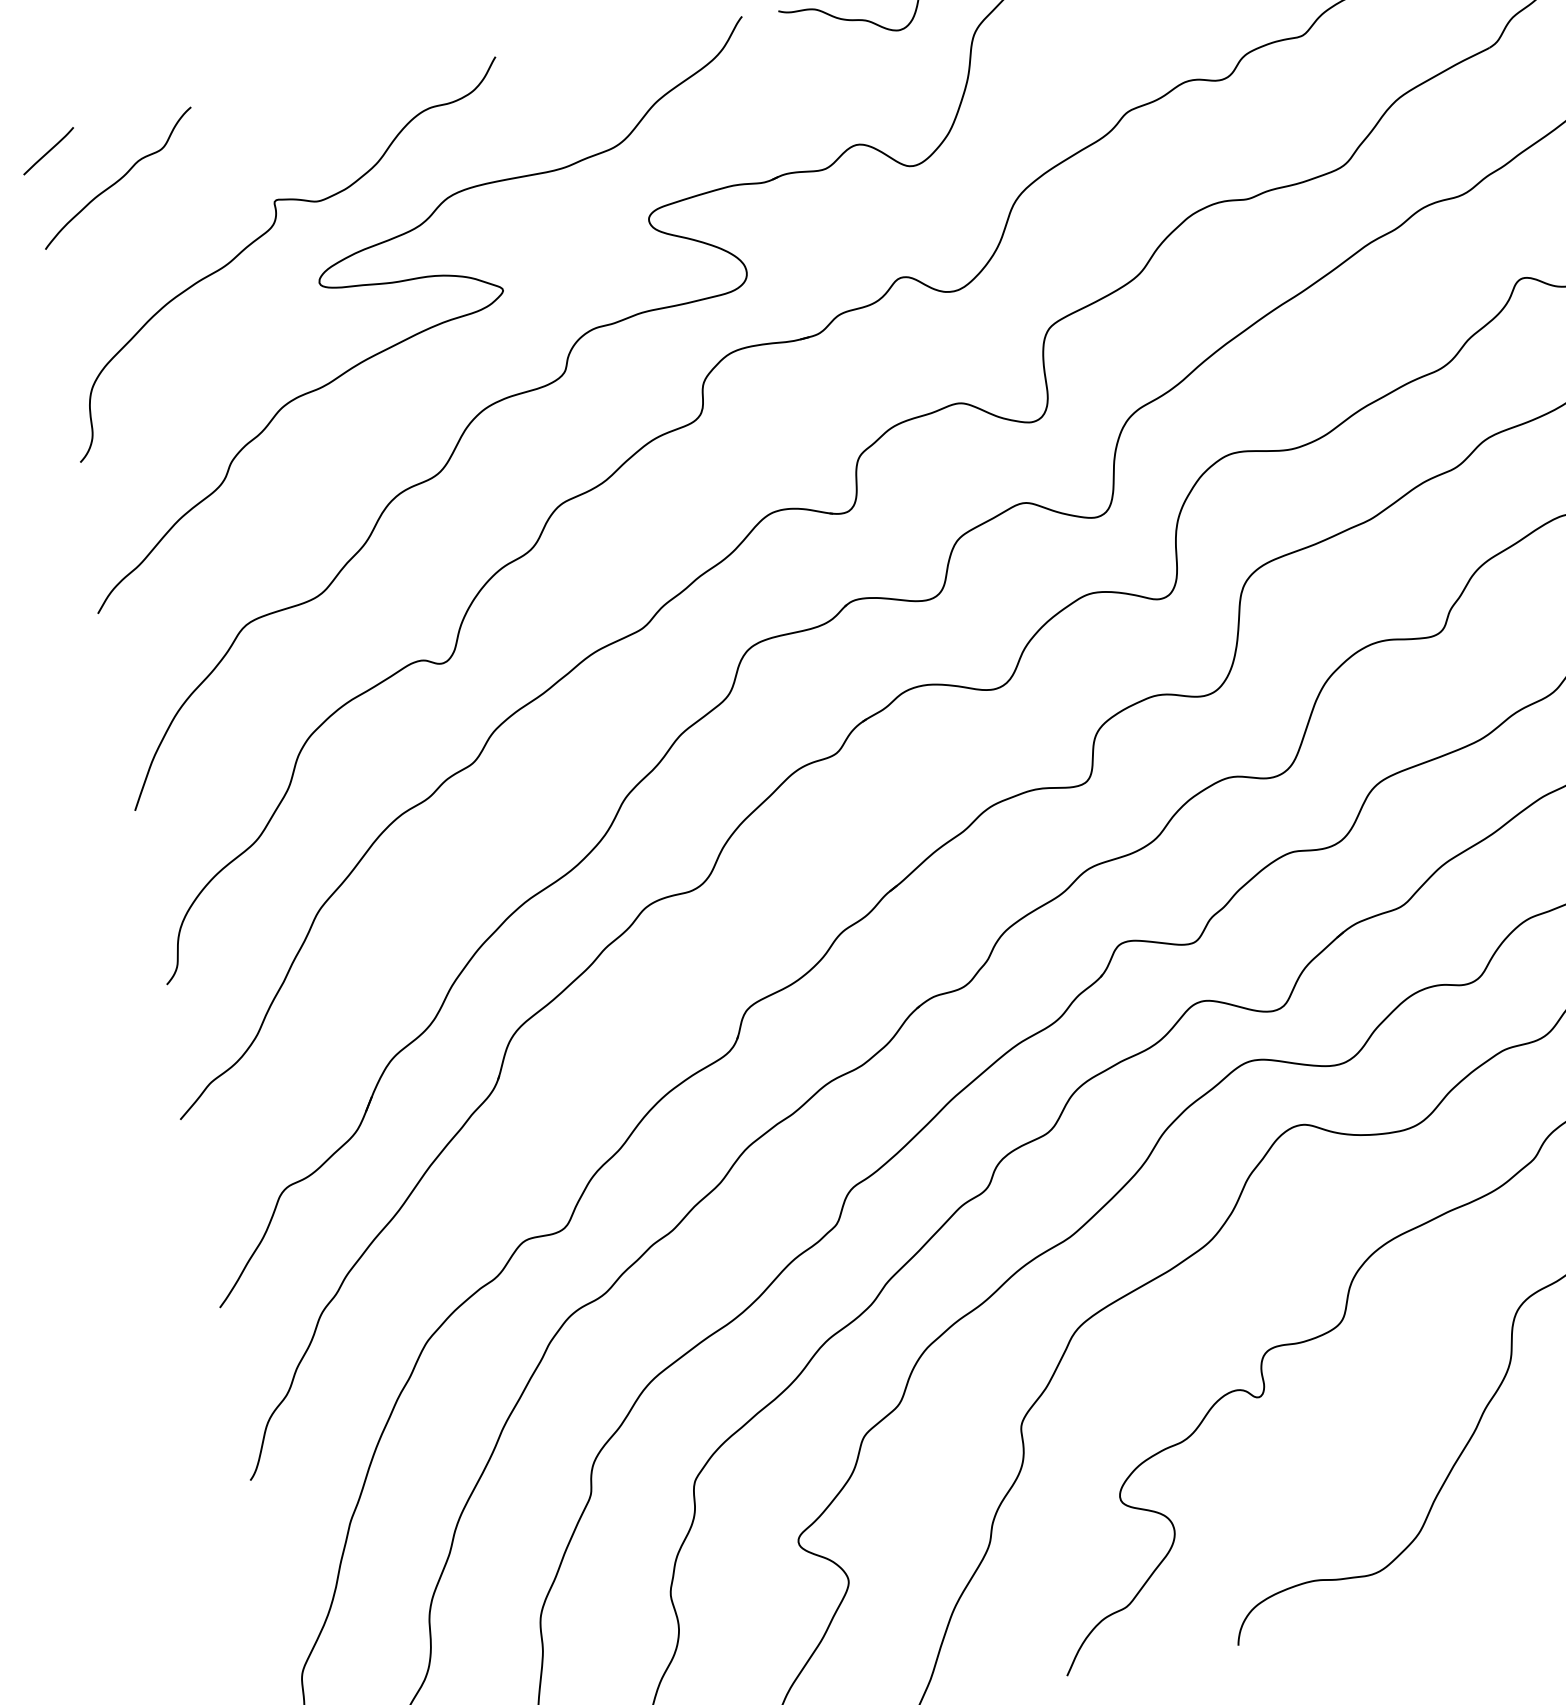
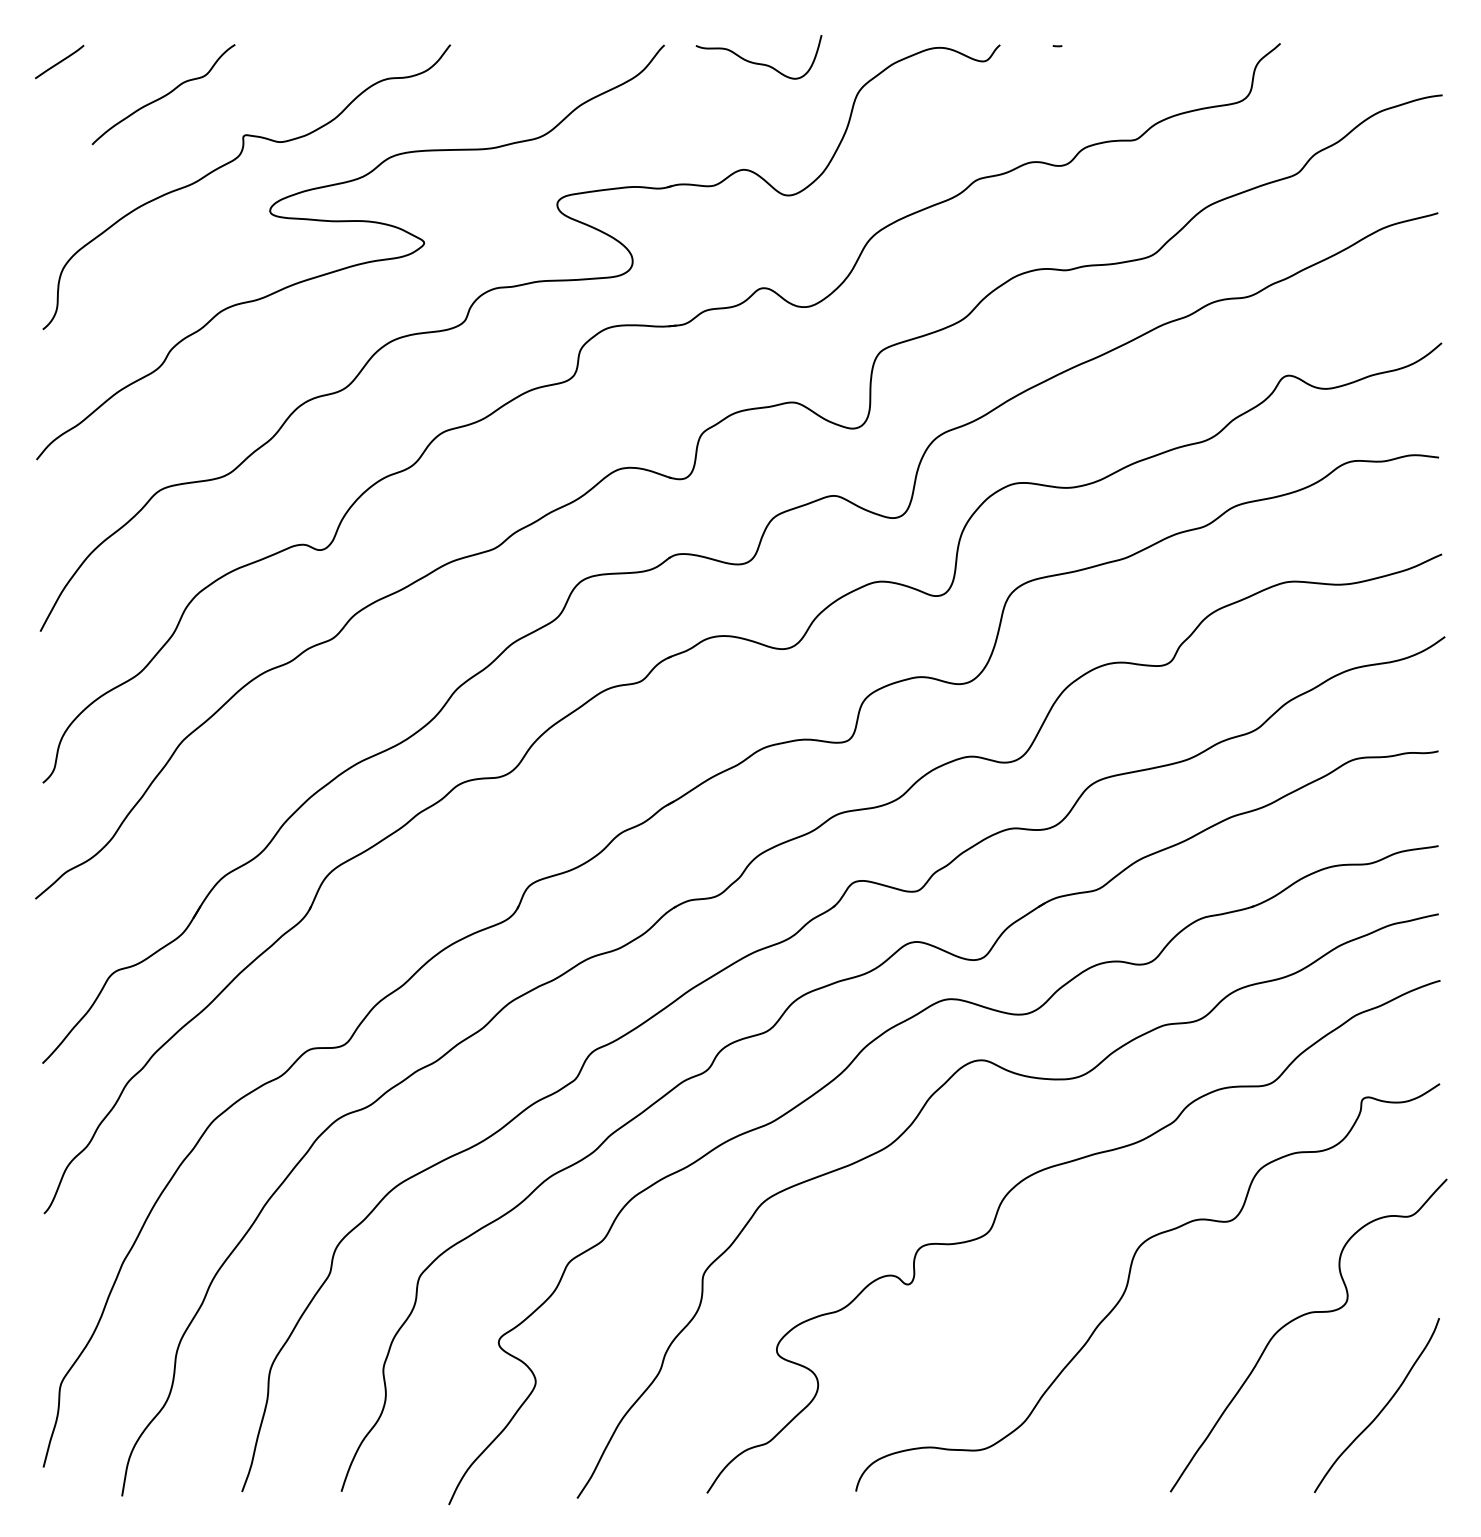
curve: (118, 179) -> (163, 95), moved

